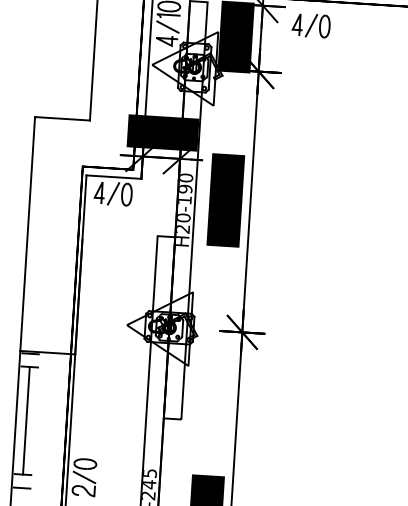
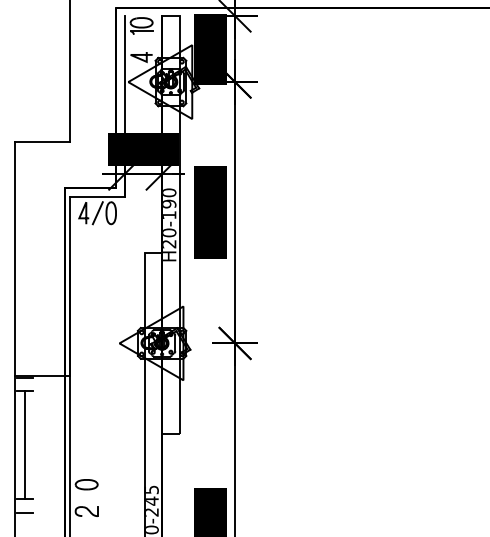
part: (311, 25) -> (284, 32), removed
line: (167, 27) -> (141, 43), removed
line: (84, 477) -> (86, 498), removed

